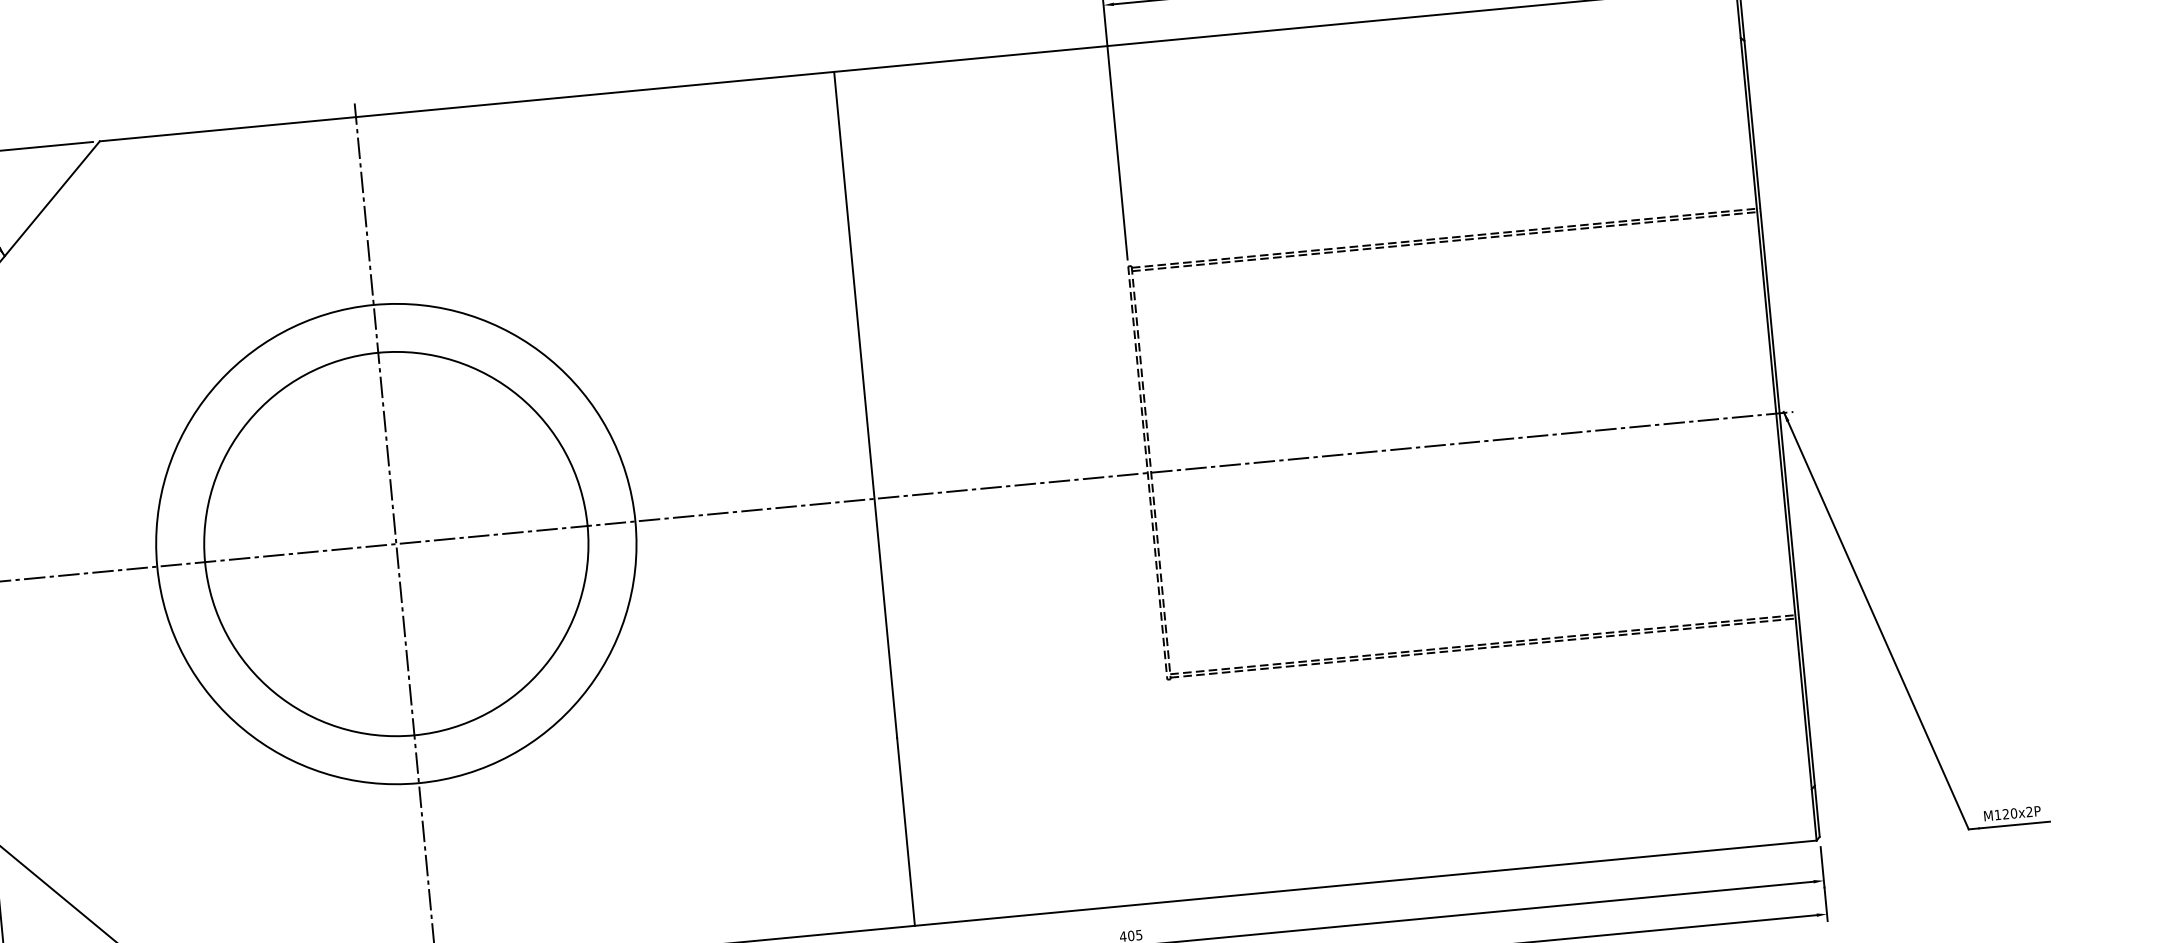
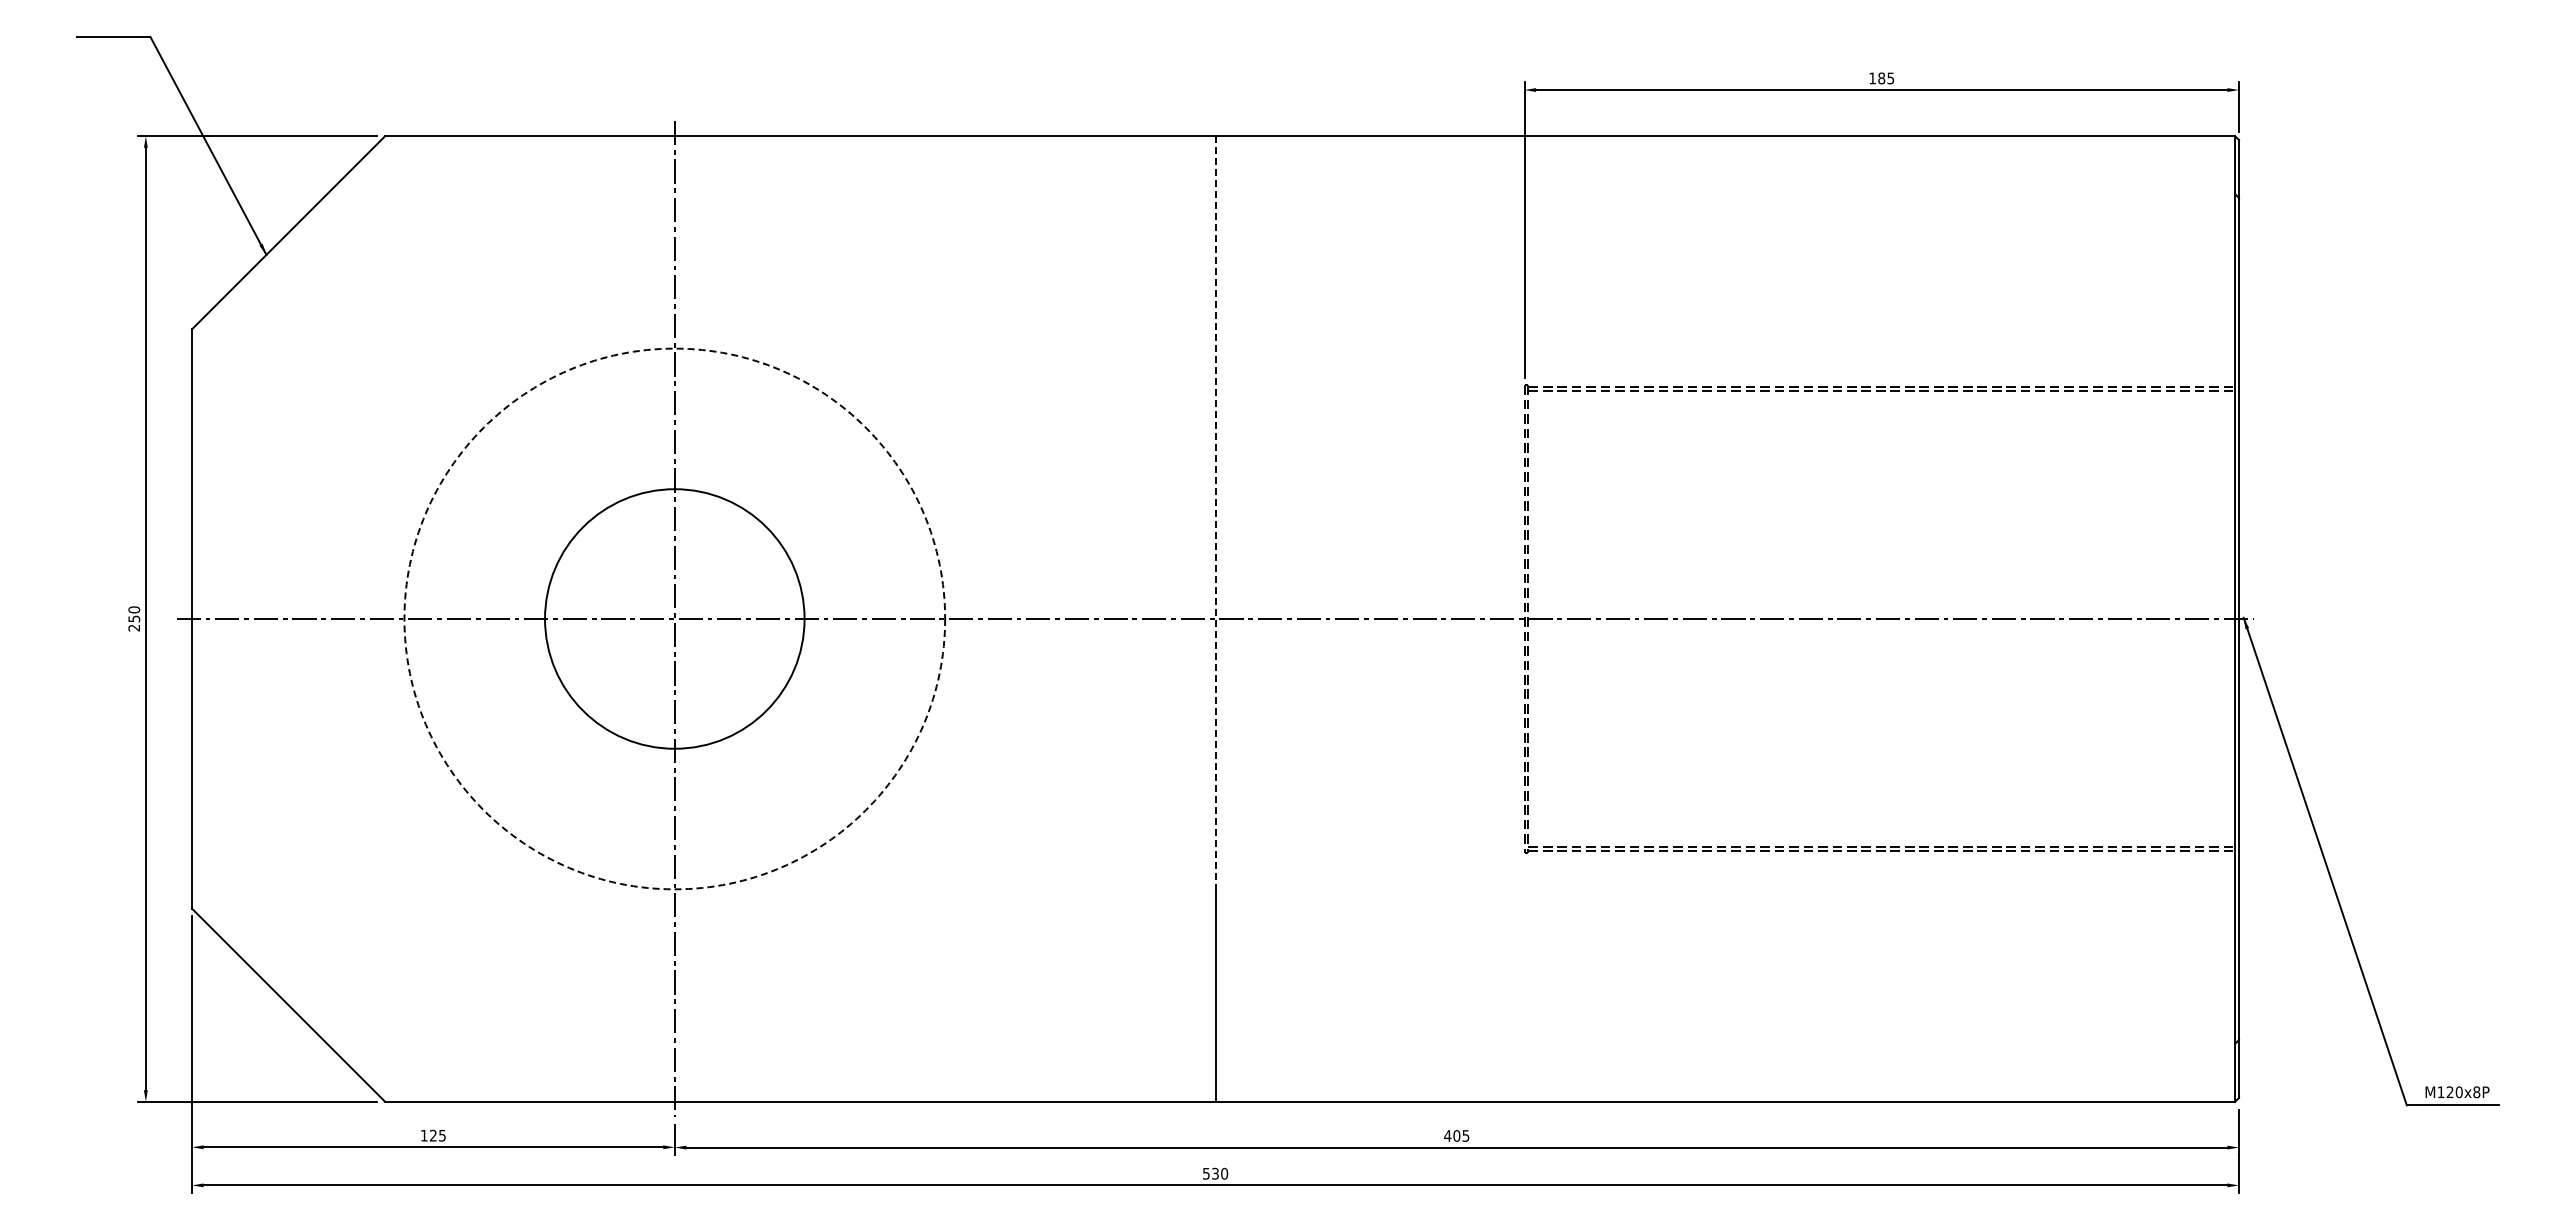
line: (865, 404) -> (1215, 512), solid -> dashed
circle: (396, 543) -> (674, 618), size x0.6
circle: (396, 543) -> (674, 618), solid -> dashed
text: (2029, 812) -> (2476, 1092), M120x2P -> M120x8P

